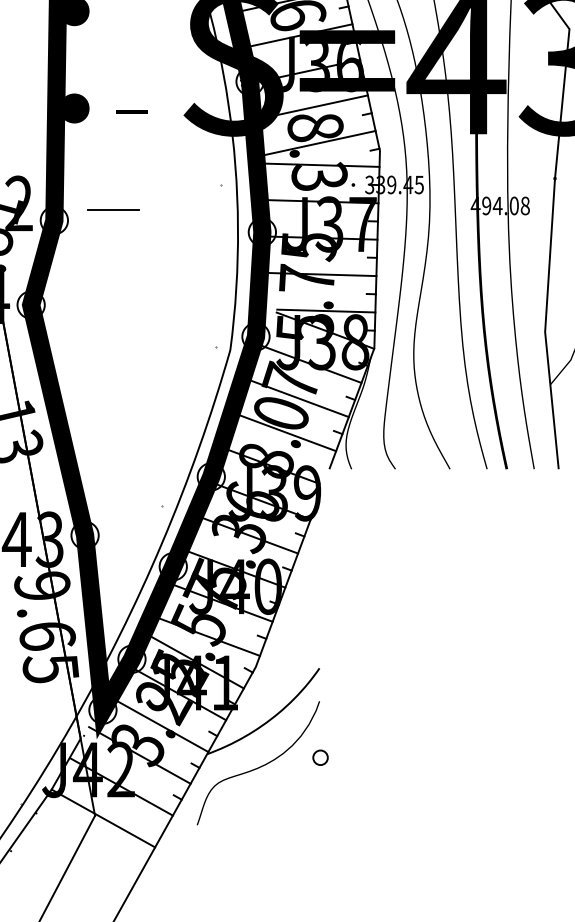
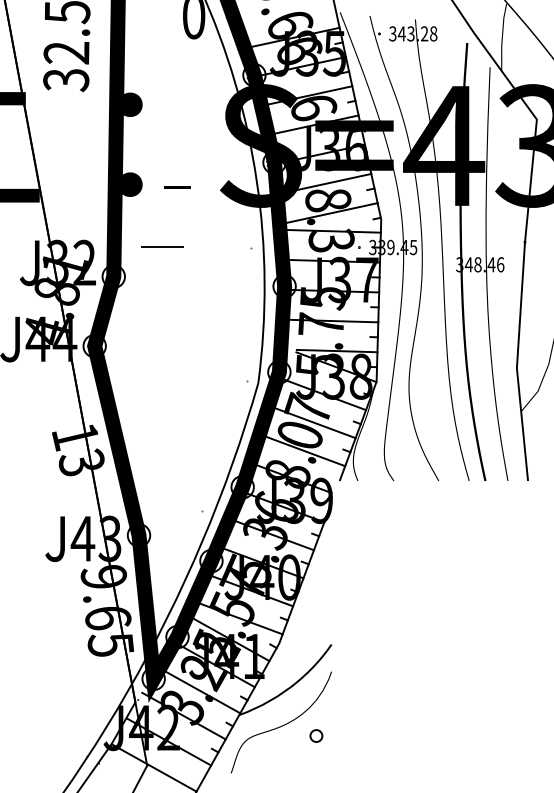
text: (499, 205) -> (479, 264), 494.08 -> 348.46
line: (113, 209) -> (162, 246), moved
part: (320, 757) -> (316, 735), moved

